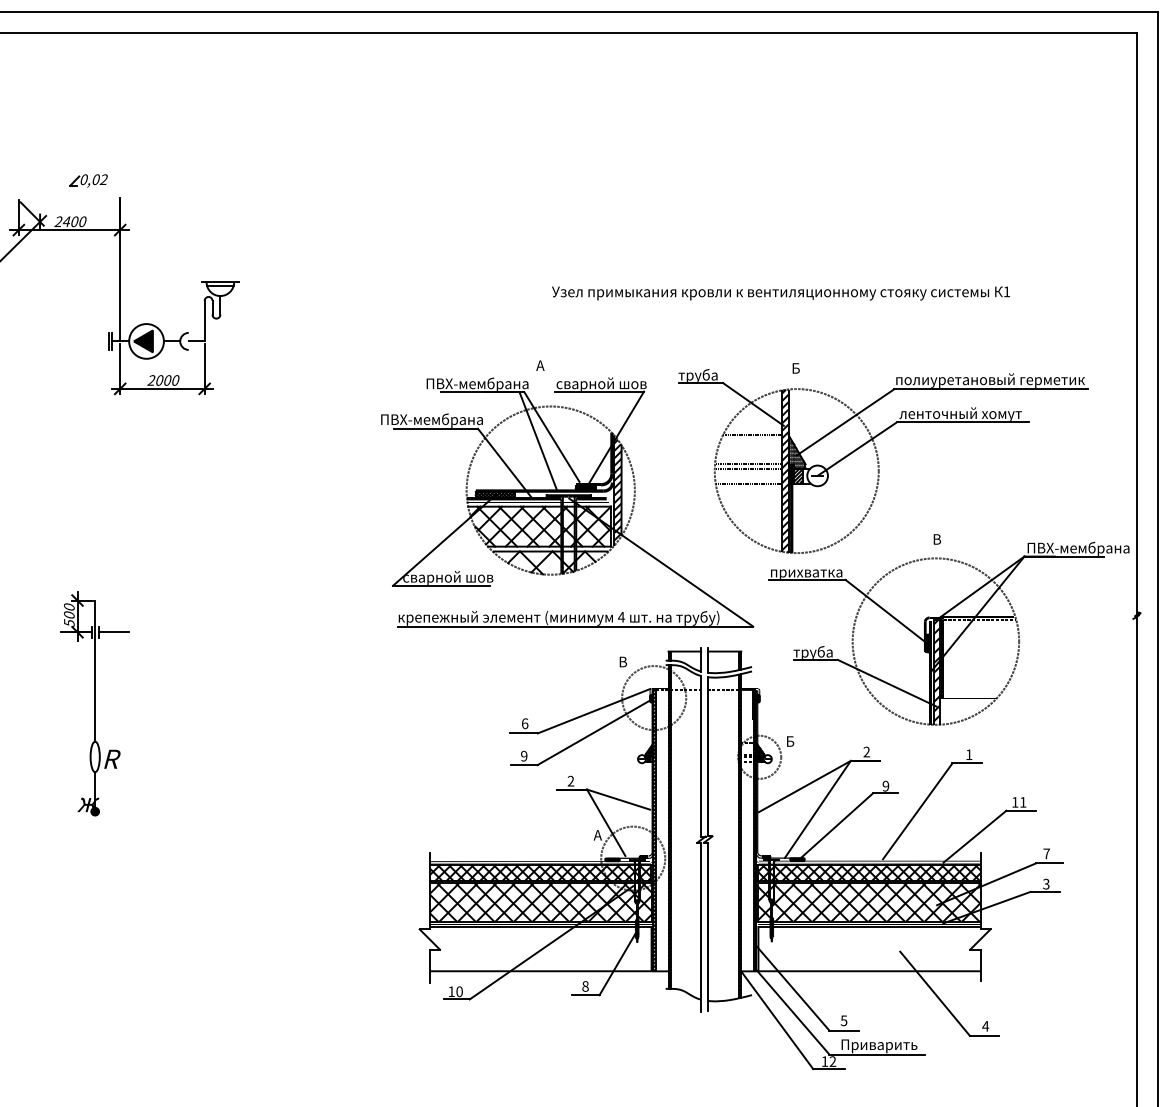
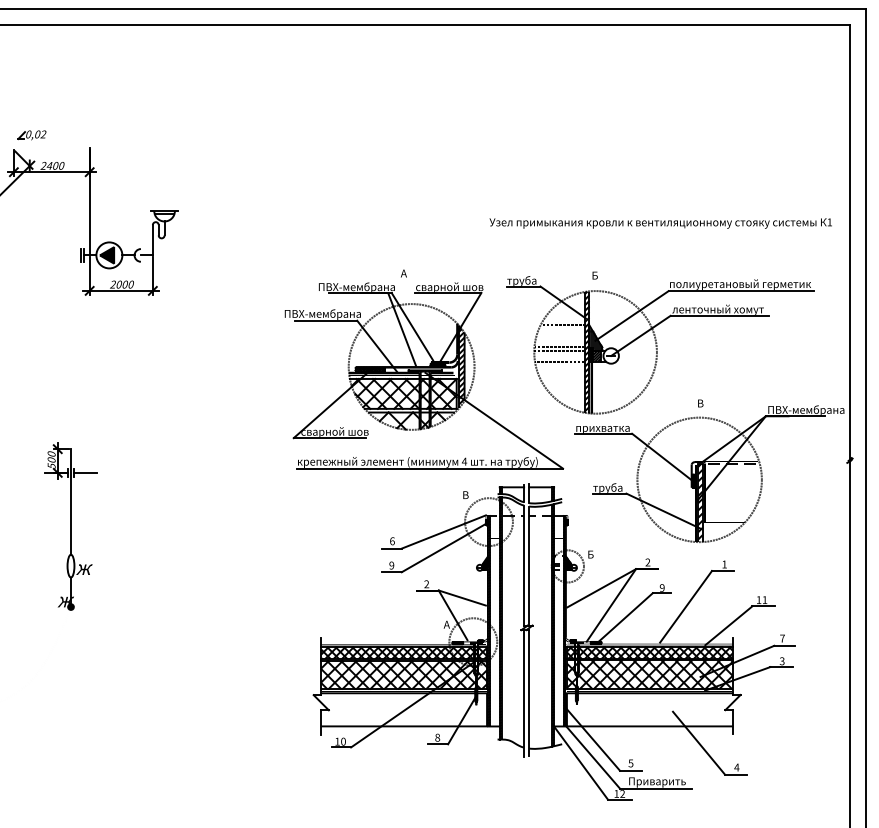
part: (87, 181) -> (31, 135), moved
text: (780, 293) -> (660, 223), moved
text: (113, 758) -> (84, 567), R -> ж

